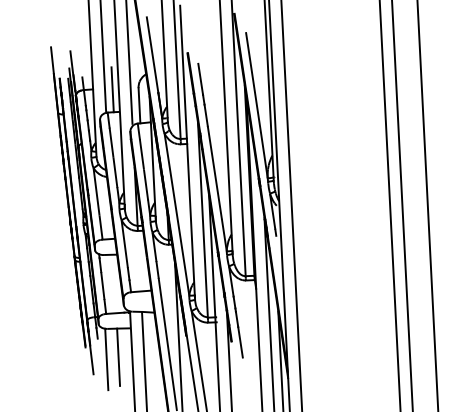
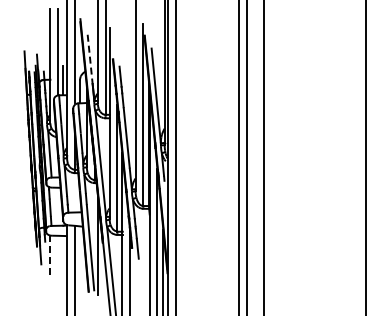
line: (153, 55) -> (90, 59), solid -> dashed
line: (119, 357) -> (58, 254), removed
line: (106, 359) -> (50, 255), solid -> dashed

